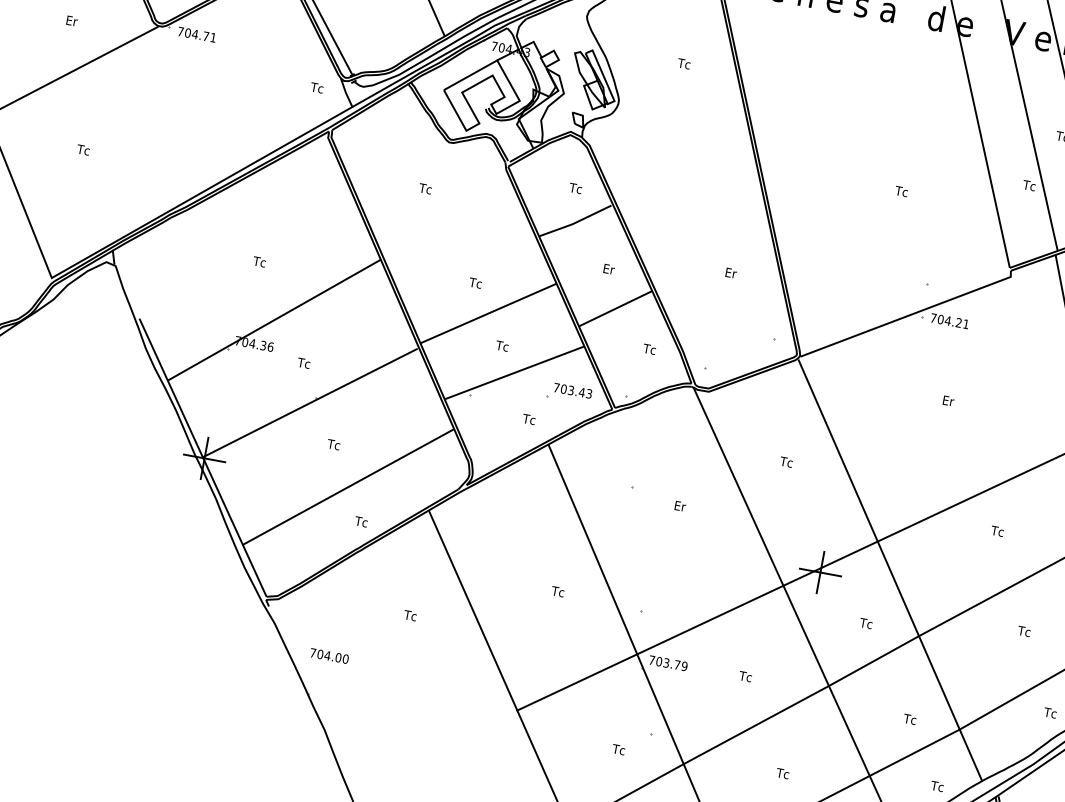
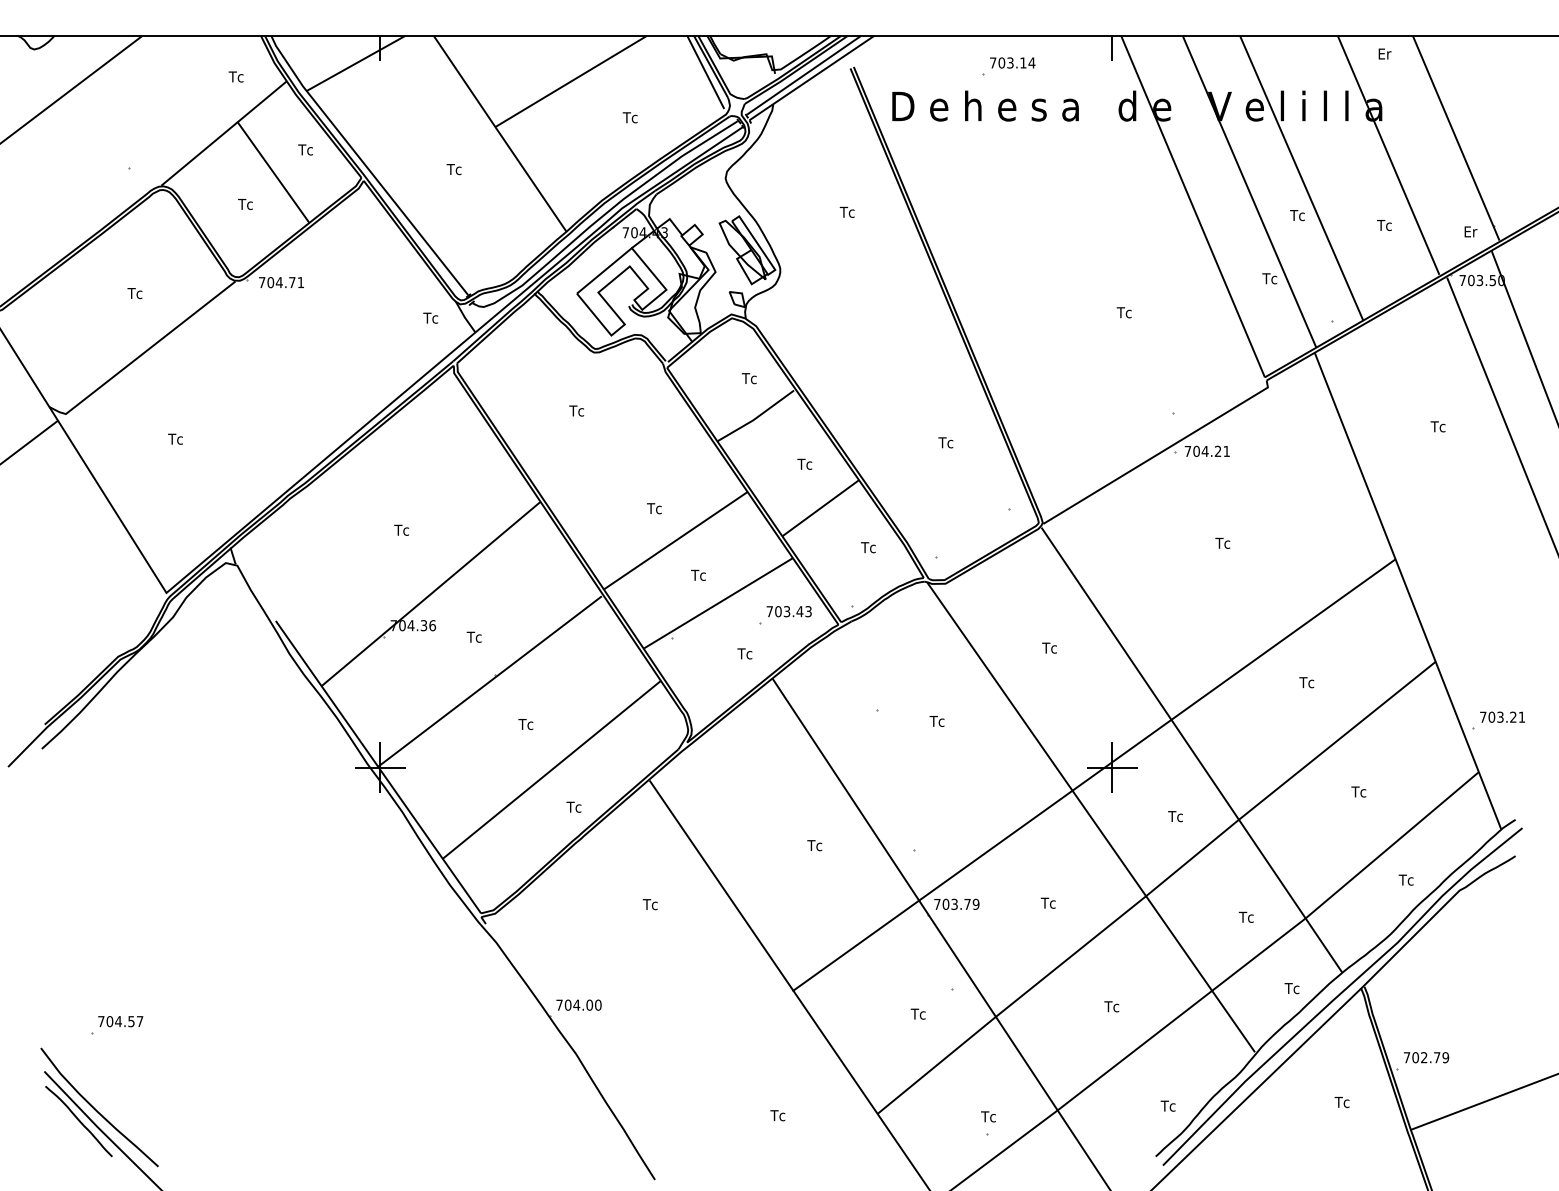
text: (71, 21) -> (134, 293), Er -> Tc
text: (608, 268) -> (804, 463), Er -> Tc
text: (730, 272) -> (945, 442), Er -> Tc
text: (948, 400) -> (1222, 542), Er -> Tc
text: (679, 506) -> (936, 721), Er -> Tc
text: (329, 655) -> (578, 1004), moved

